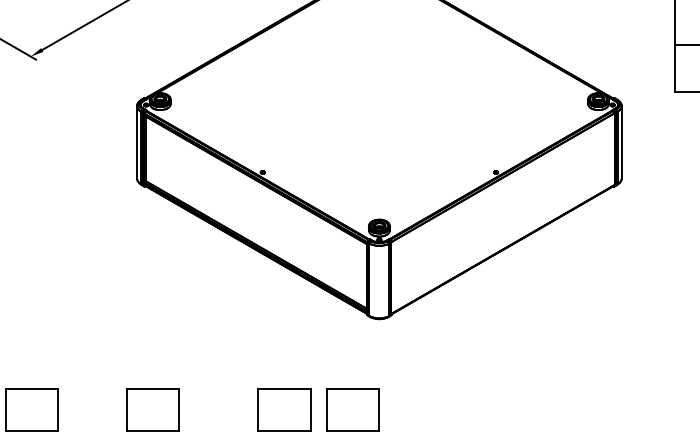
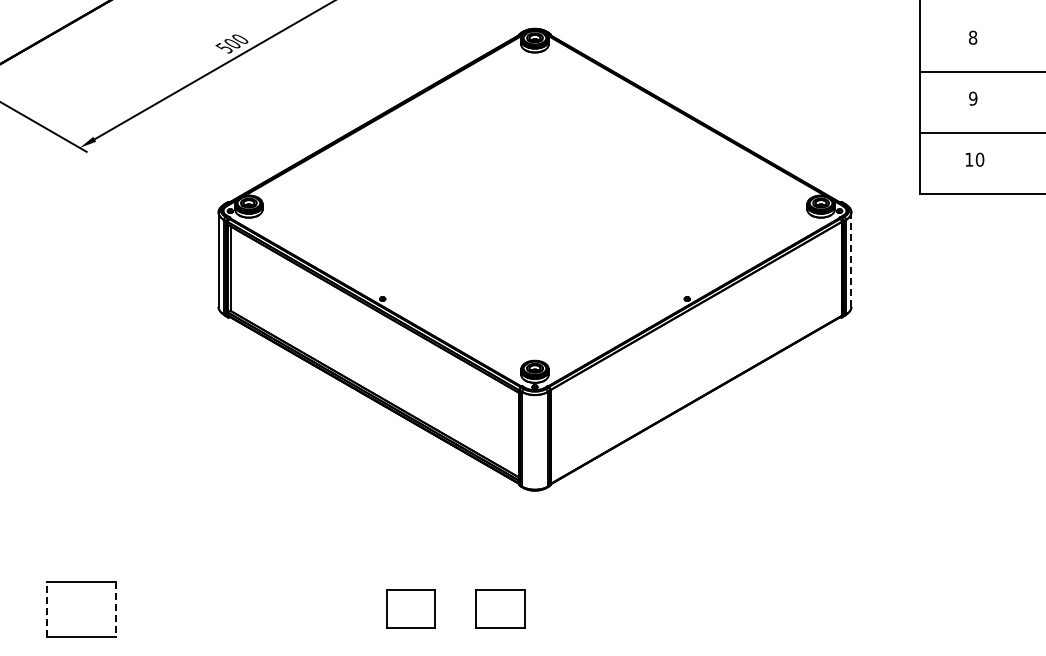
line: (621, 142) -> (851, 260), solid -> dashed
line: (5, 409) -> (46, 608), solid -> dashed
line: (58, 410) -> (115, 609), solid -> dashed
part: (153, 410) -> (239, 609), removed
part: (284, 410) -> (411, 609), size x0.7
part: (352, 410) -> (500, 609), size x0.7

